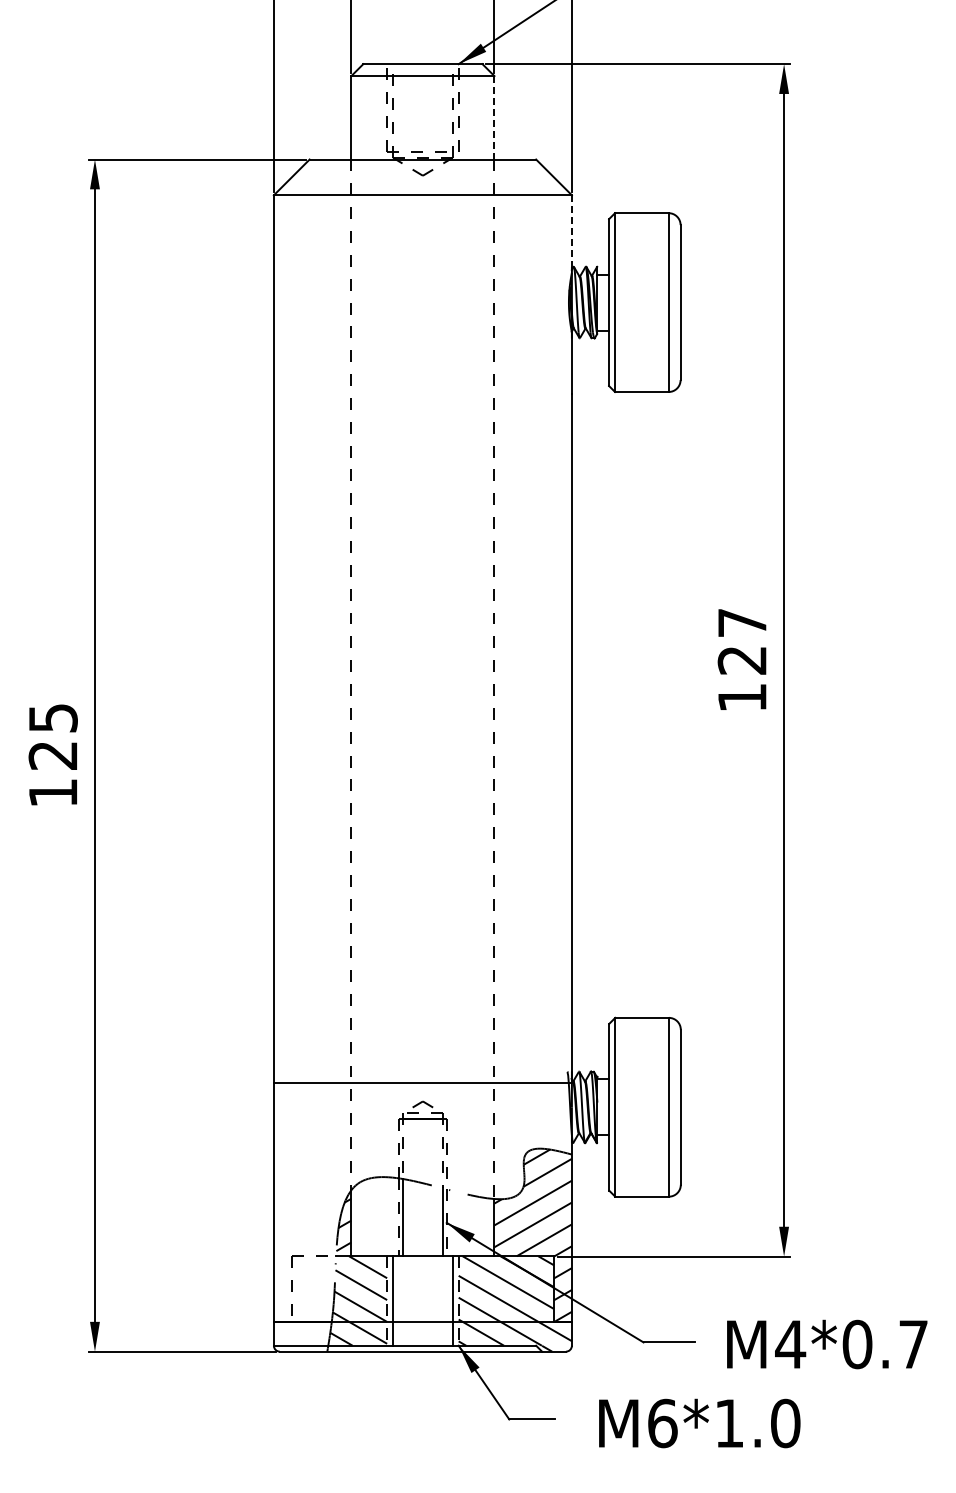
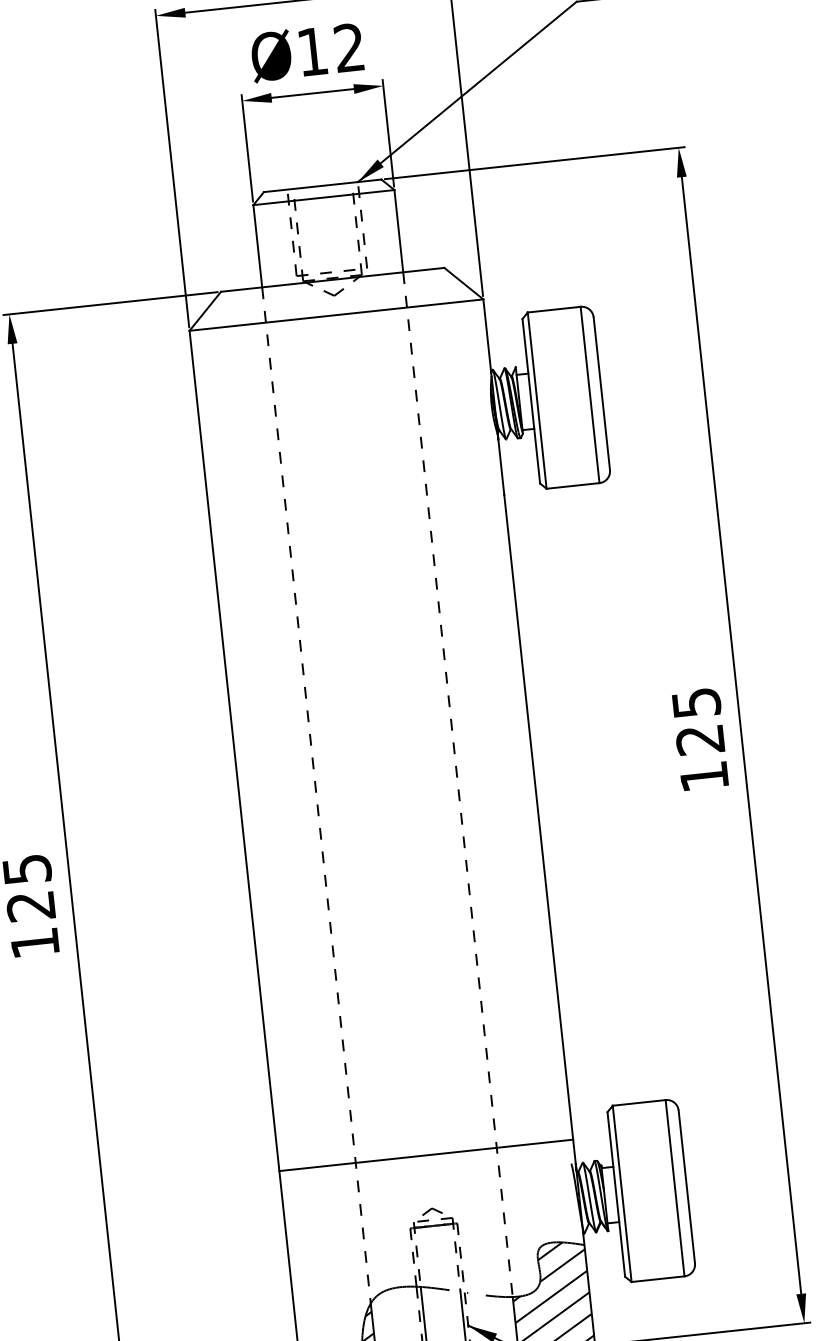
line: (494, 117) -> (398, 230), dashed -> solid
line: (571, 231) -> (486, 335), dashed -> solid
text: (742, 623) -> (696, 703), 127 -> 125
line: (422, 1082) -> (425, 1155), moved

